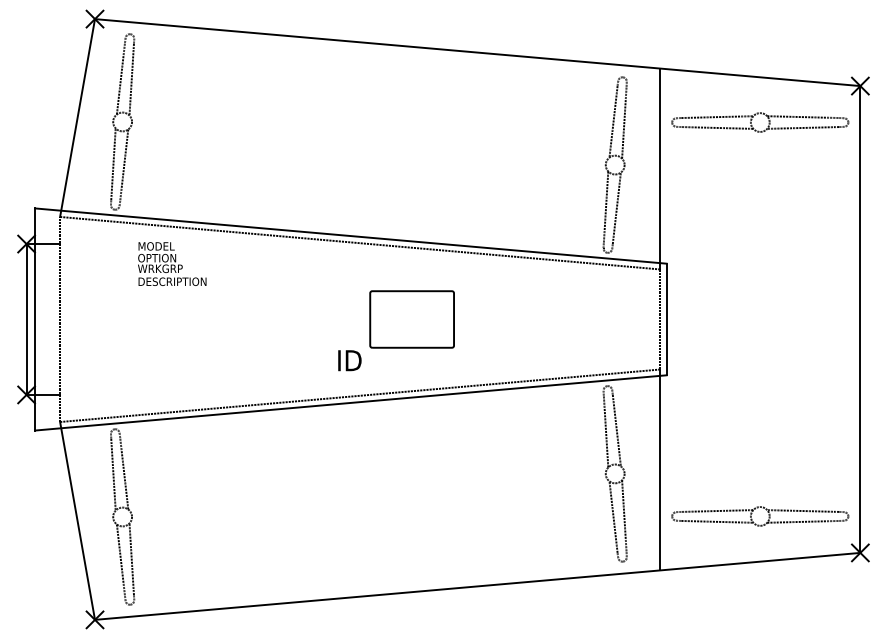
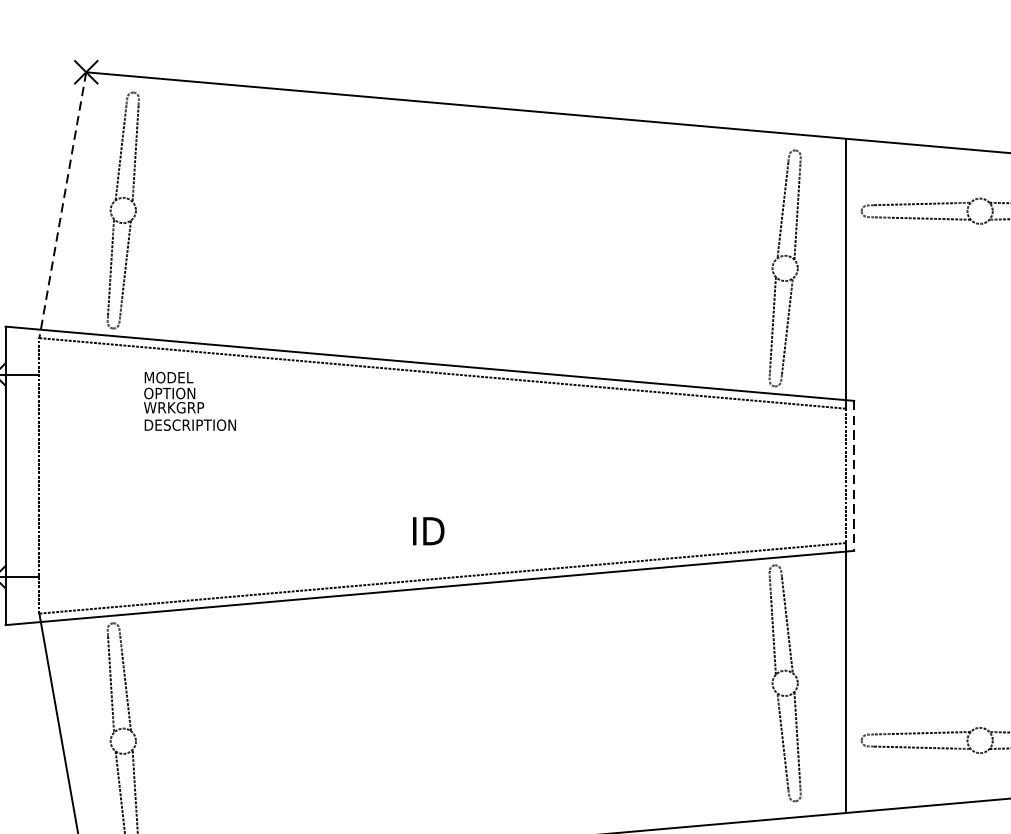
line: (77, 118) -> (62, 205), solid -> dashed
part: (411, 319) -> (511, 475), removed
line: (666, 319) -> (854, 475), solid -> dashed

